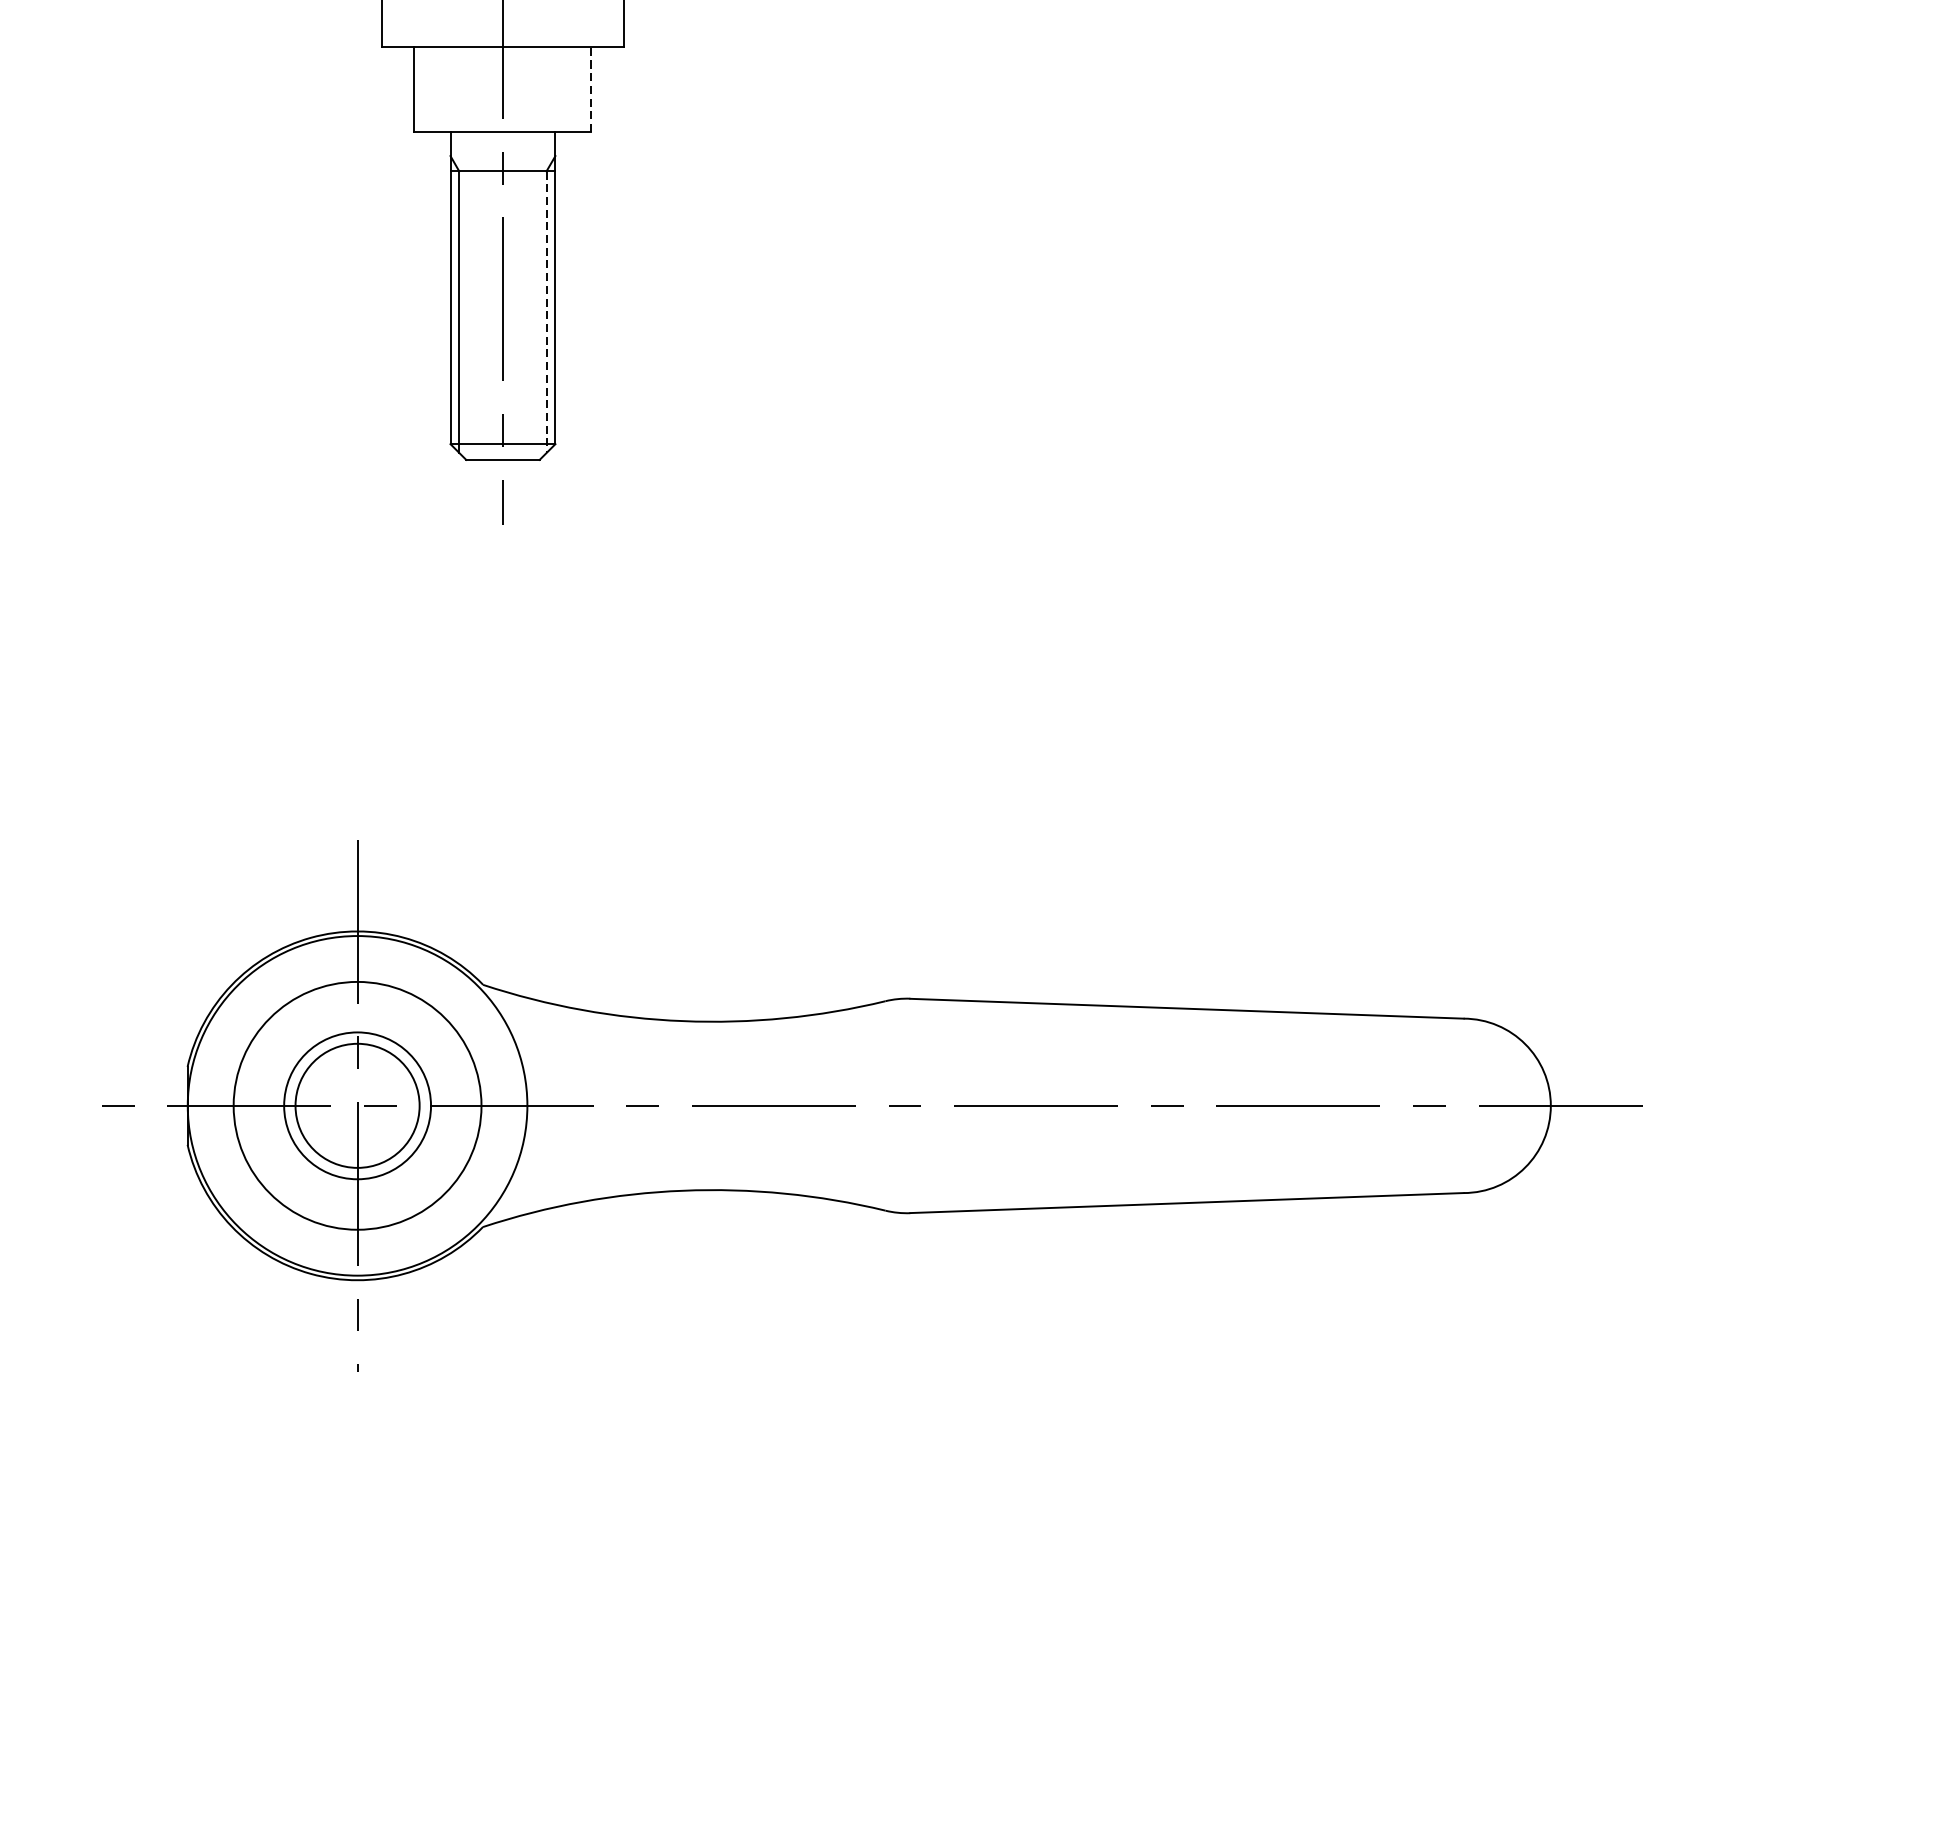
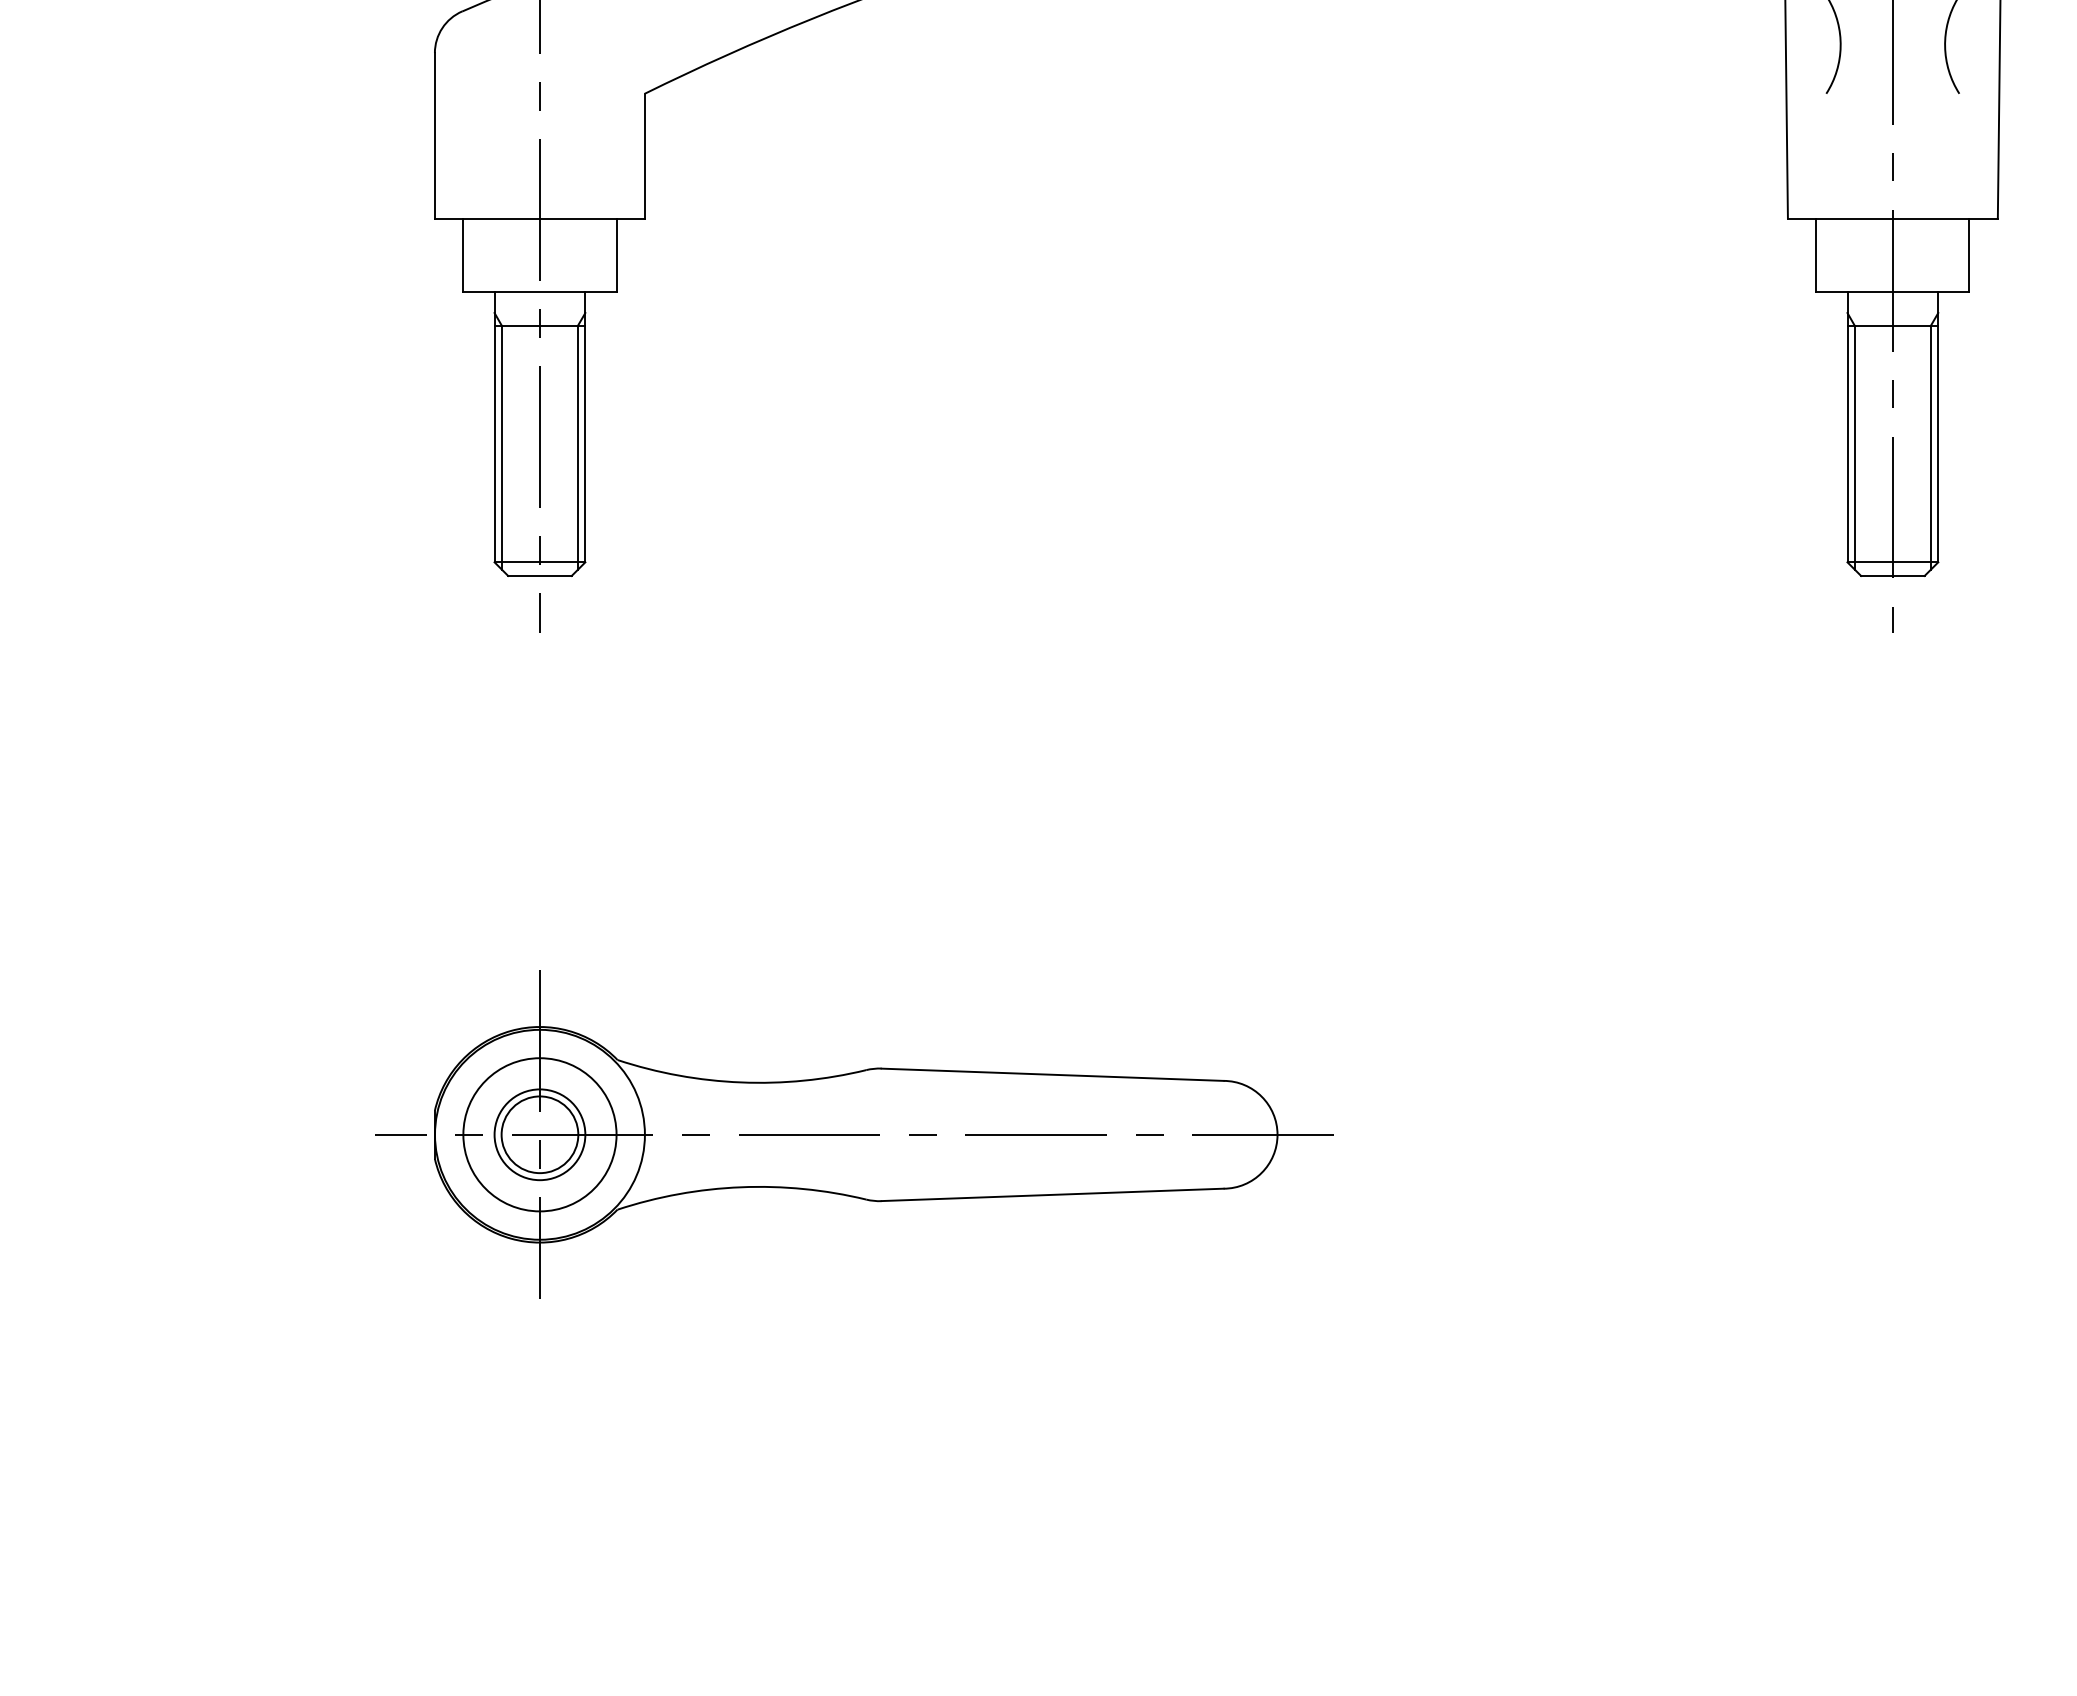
line: (591, 89) -> (616, 255), dashed -> solid
line: (546, 312) -> (577, 448), dashed -> solid
part: (866, 1105) -> (854, 1134), size x0.71

